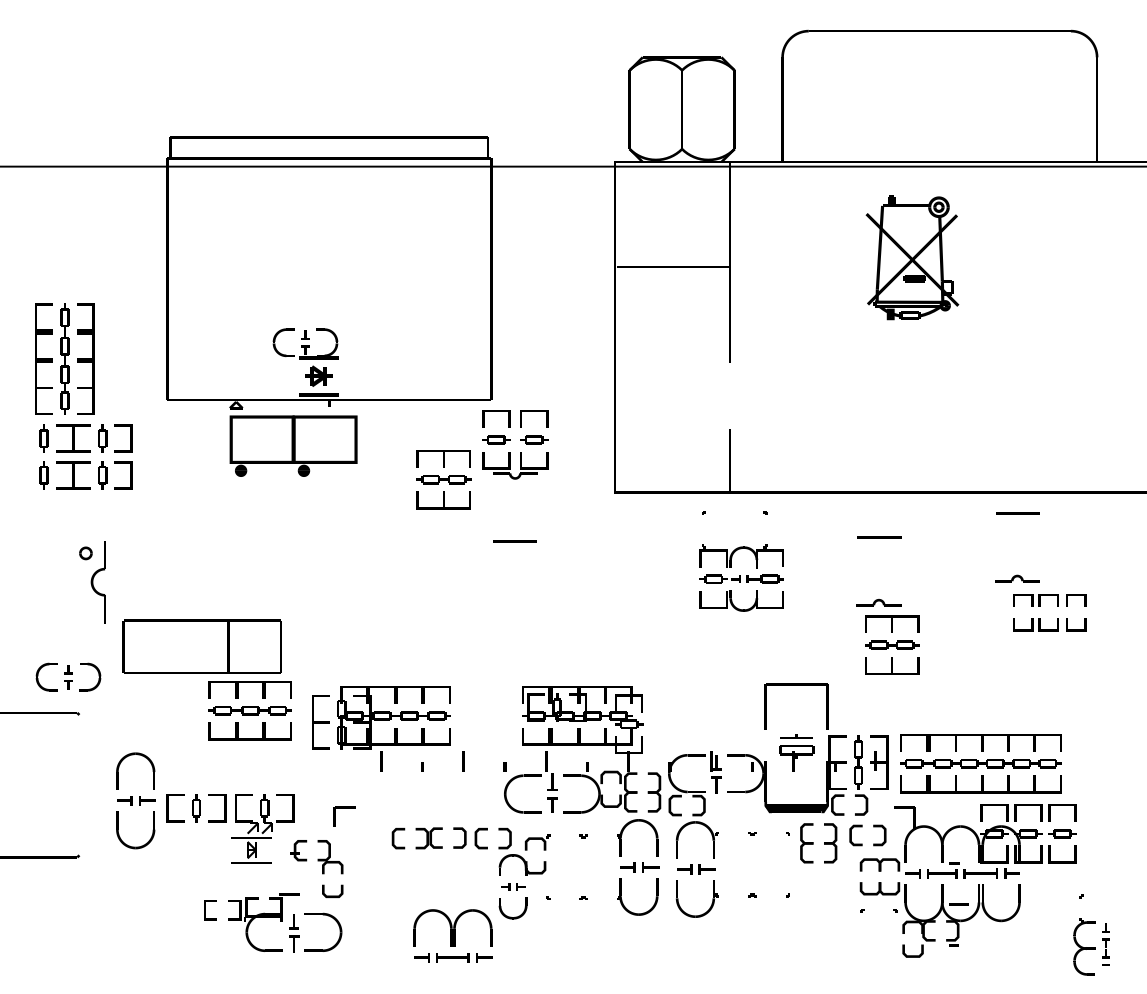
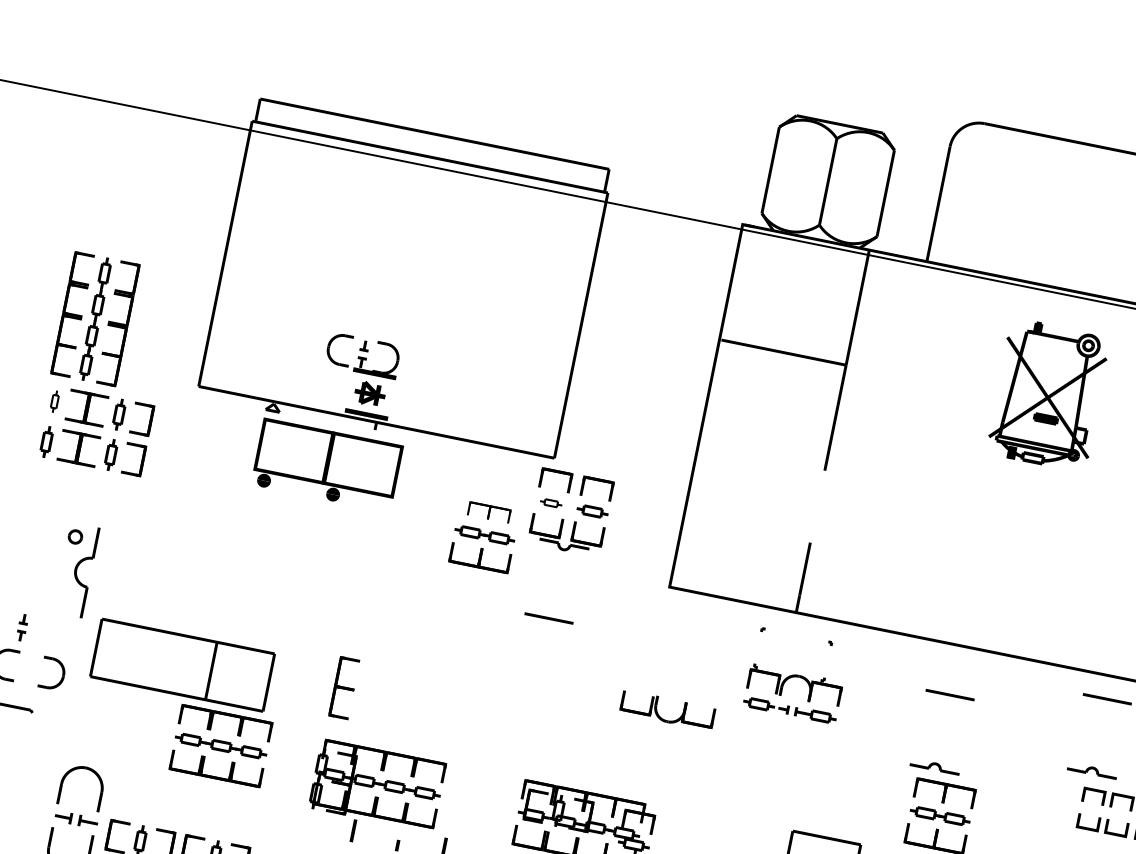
part: (43, 438) -> (54, 401), size x0.7
part: (496, 439) -> (551, 502), size x0.7
part: (443, 458) -> (489, 511), size x0.7
part: (737, 607) -> (661, 716), moved
part: (68, 677) -> (22, 628), moved
part: (320, 722) -> (343, 688), moved

